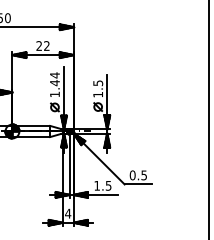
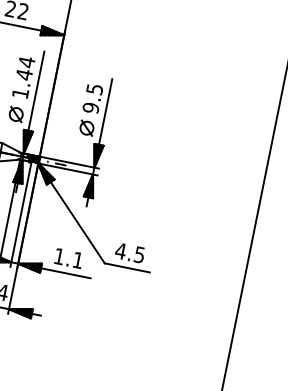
text: (98, 94) -> (91, 107), 1.5 -> 9.5
text: (132, 175) -> (120, 251), 0.5 -> 4.5
text: (108, 185) -> (77, 259), 1.5 -> 1.1

